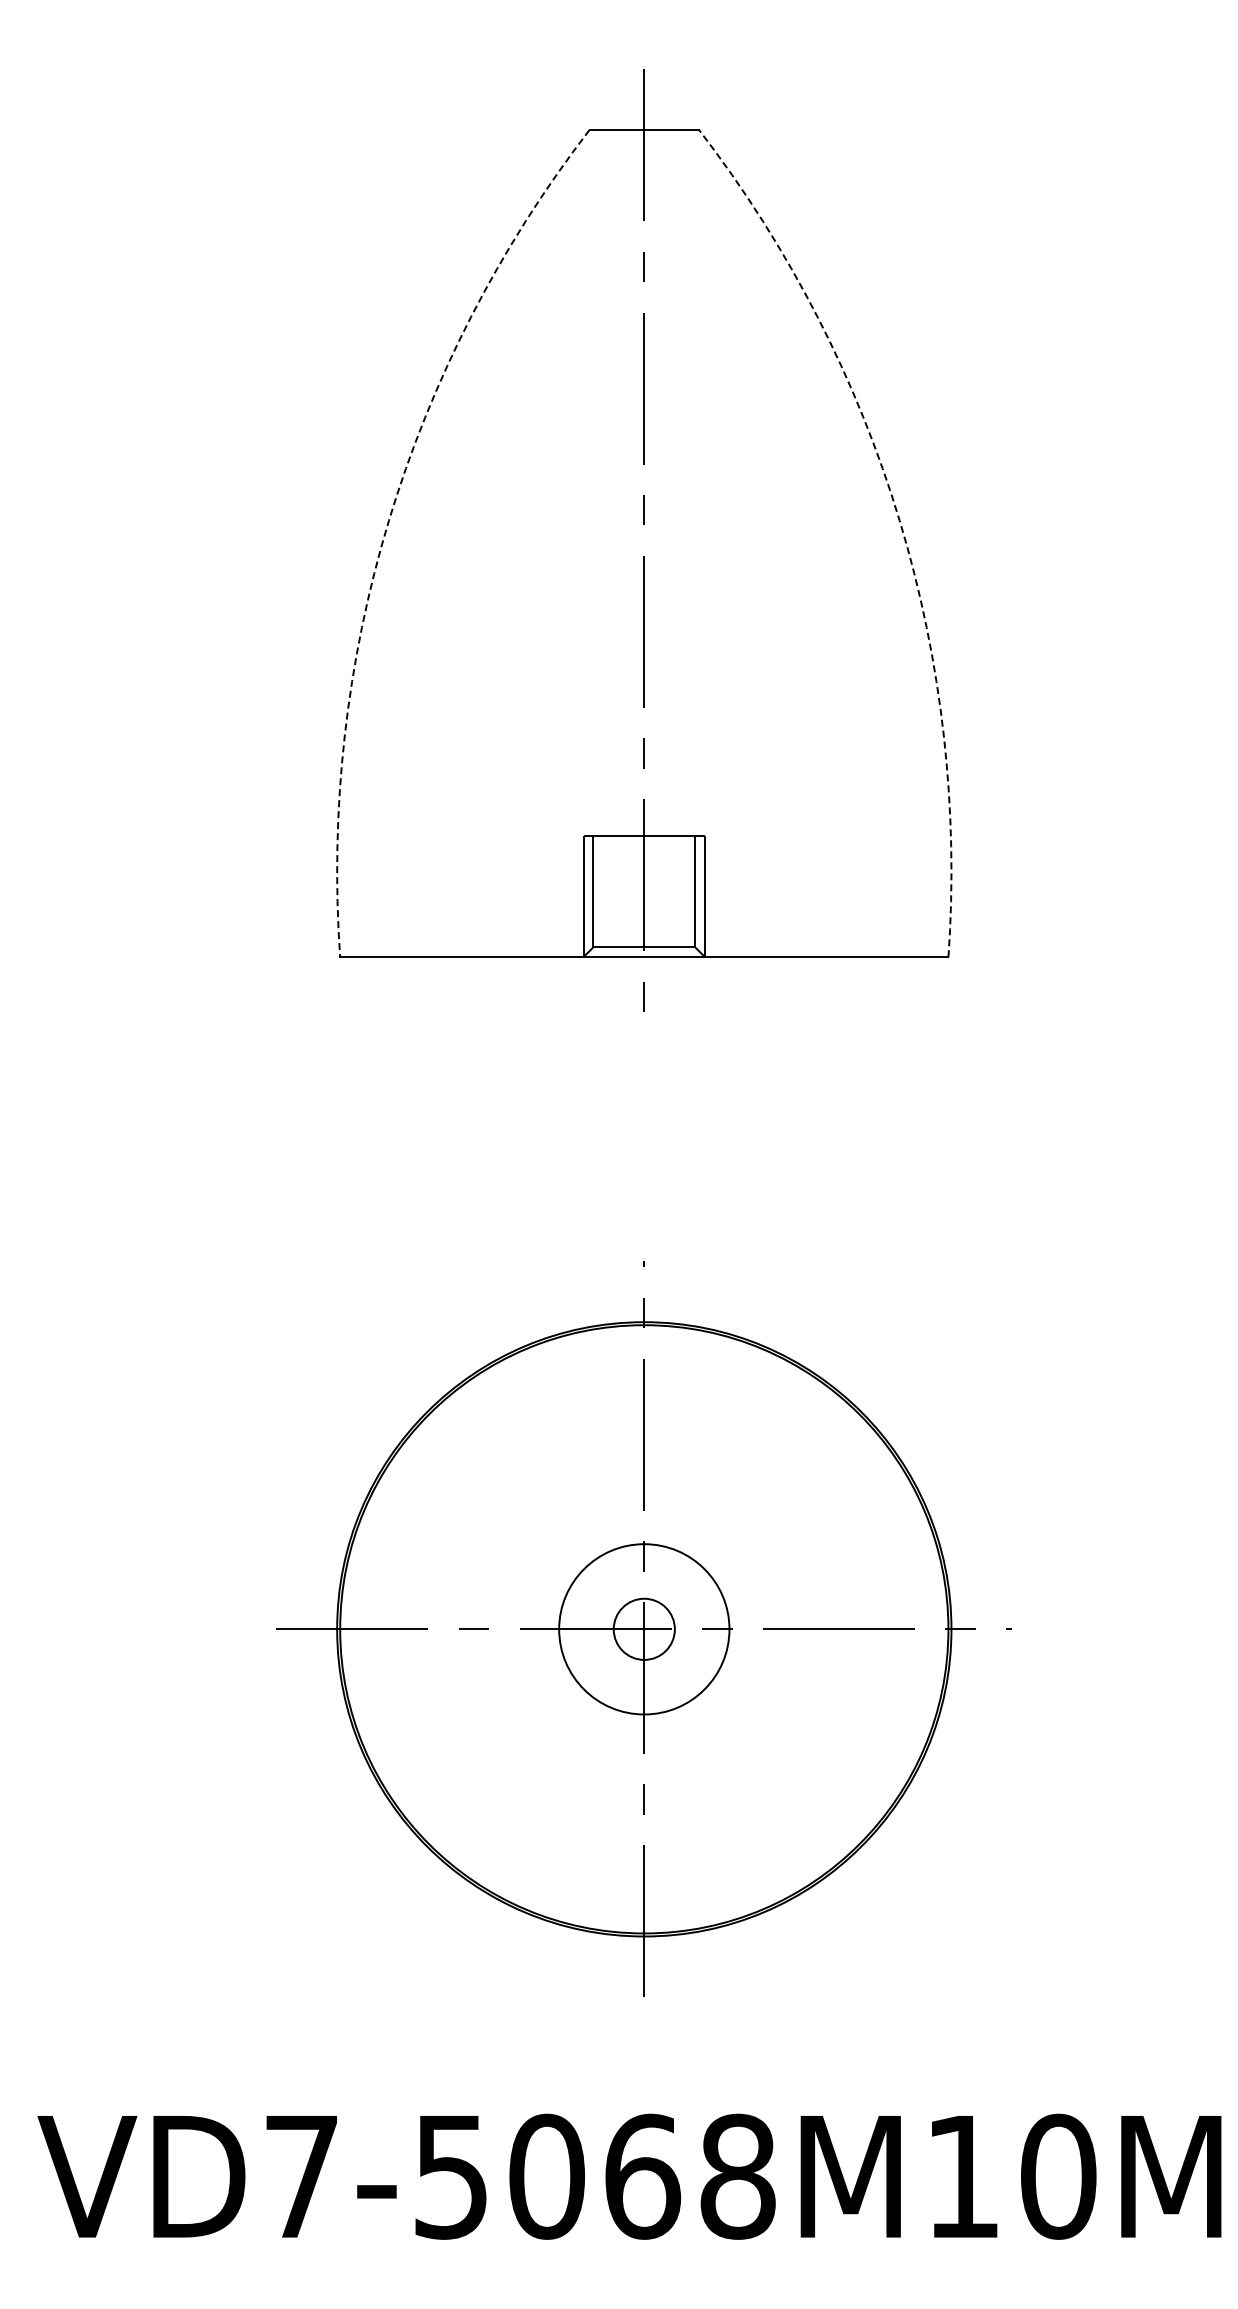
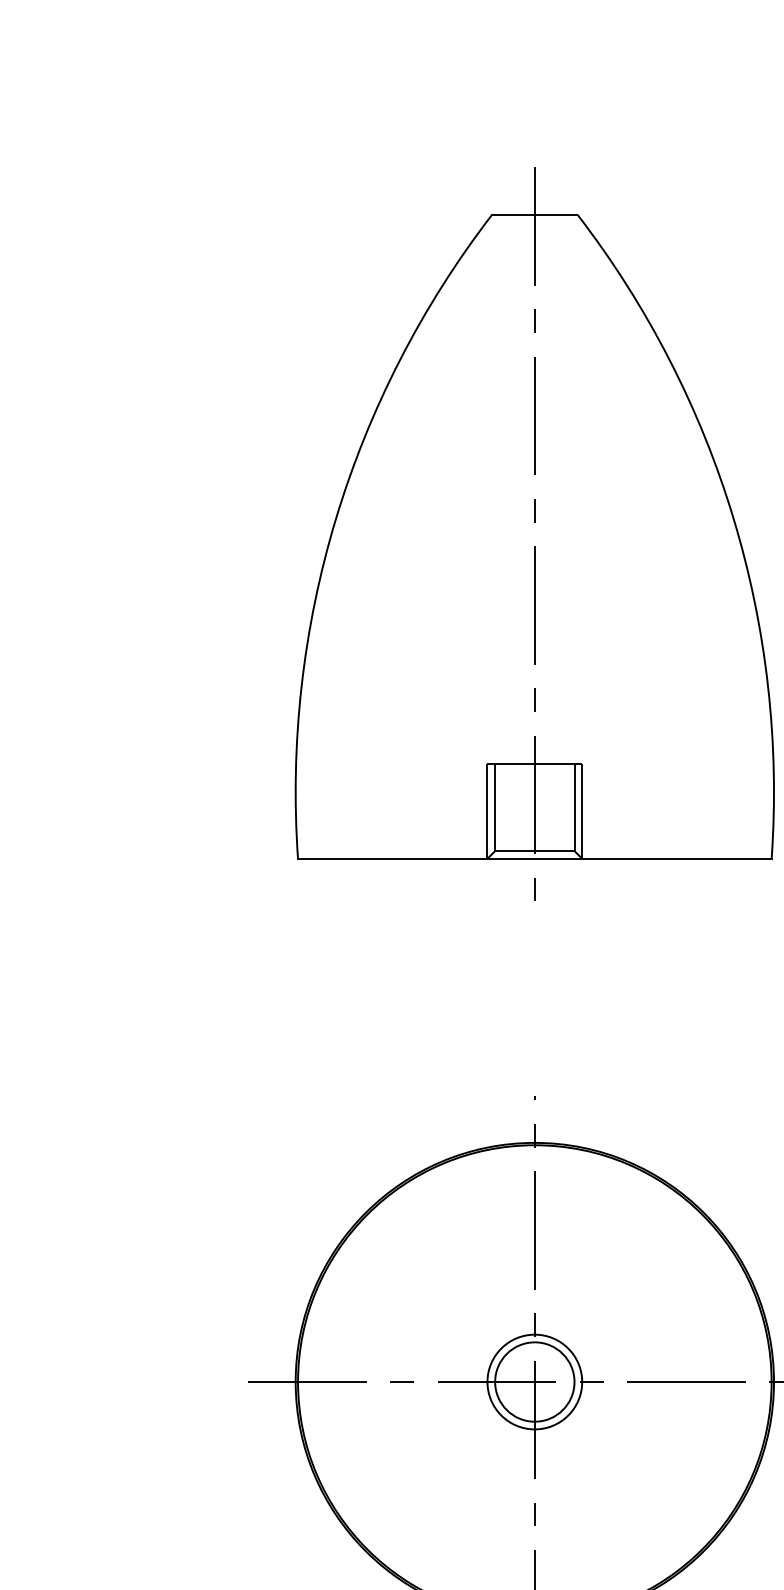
arc: (388, 520) -> (335, 518), dashed -> solid
arc: (899, 520) -> (733, 518), dashed -> solid
circle: (644, 1629) -> (534, 1382), size x0.71
circle: (644, 1629) -> (534, 1382), size x1.67

